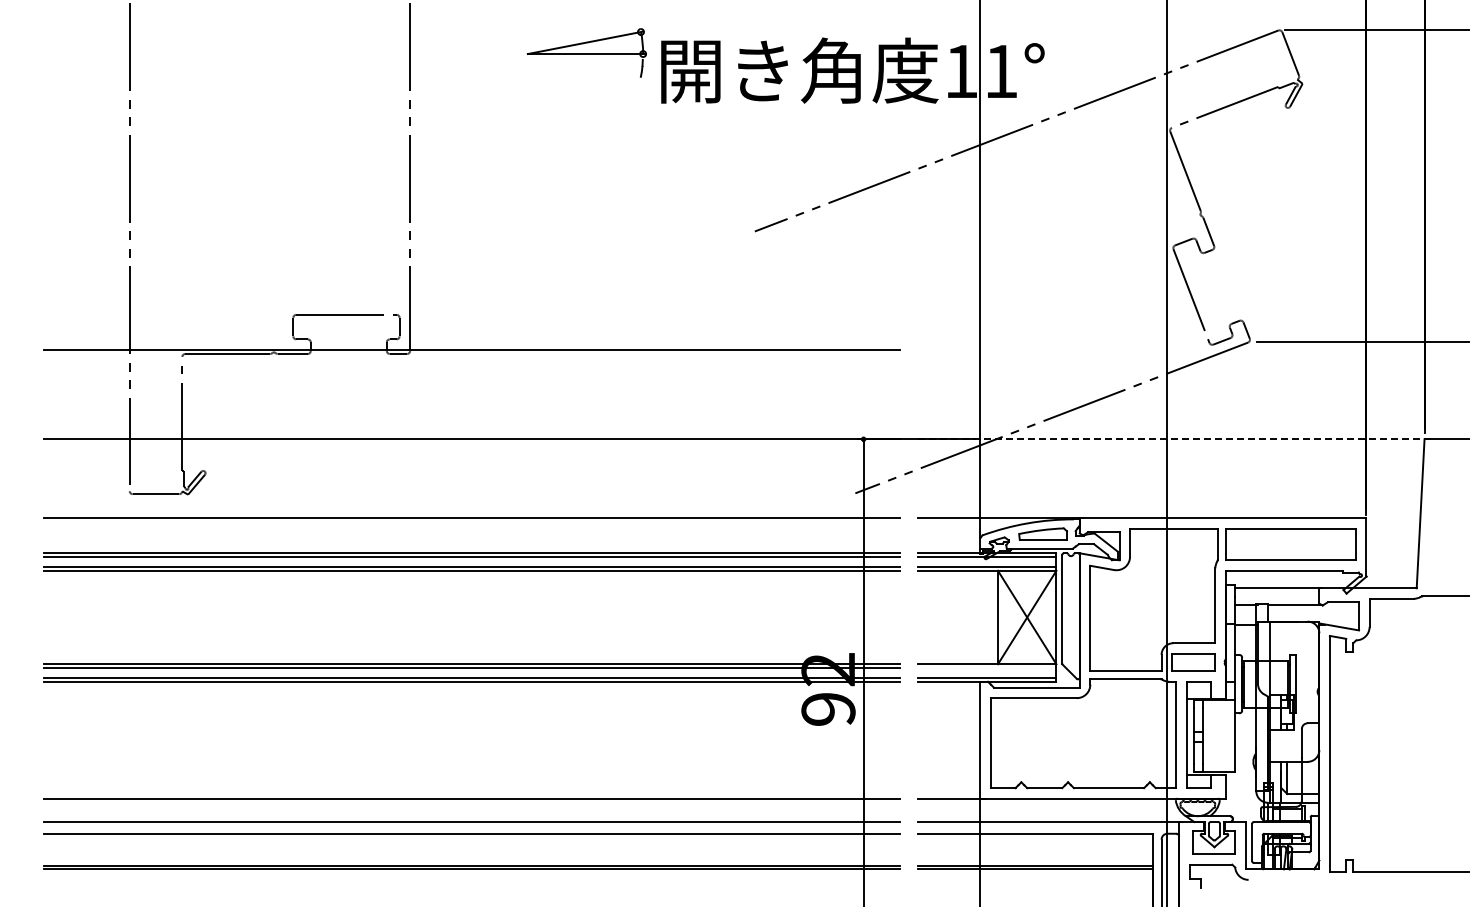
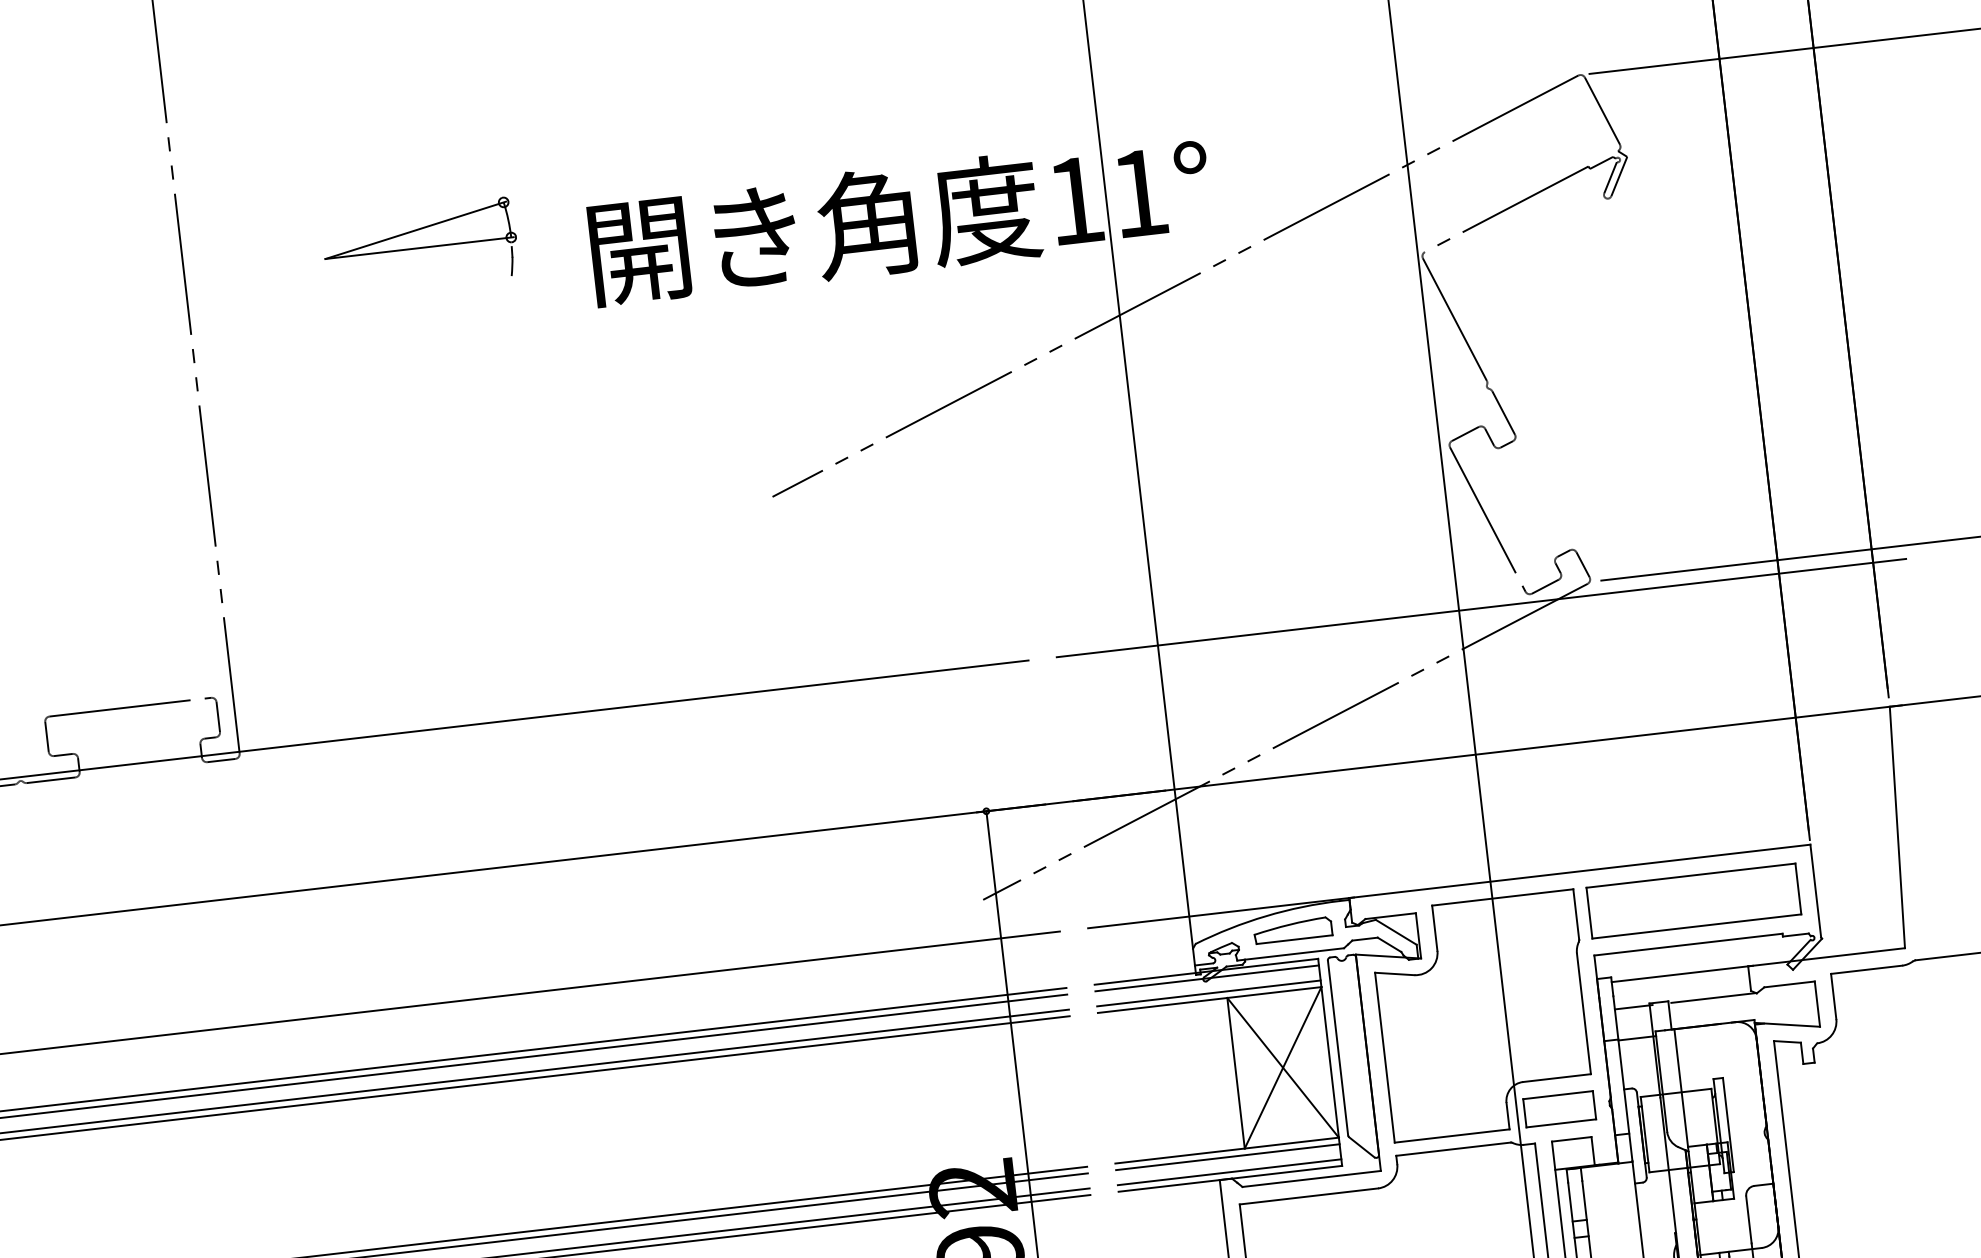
part: (586, 52) -> (419, 245), moved
line: (1180, 349) -> (1480, 607), added
line: (1175, 439) -> (1488, 753), dashed -> solid
line: (986, 668) -> (1227, 1157), added

